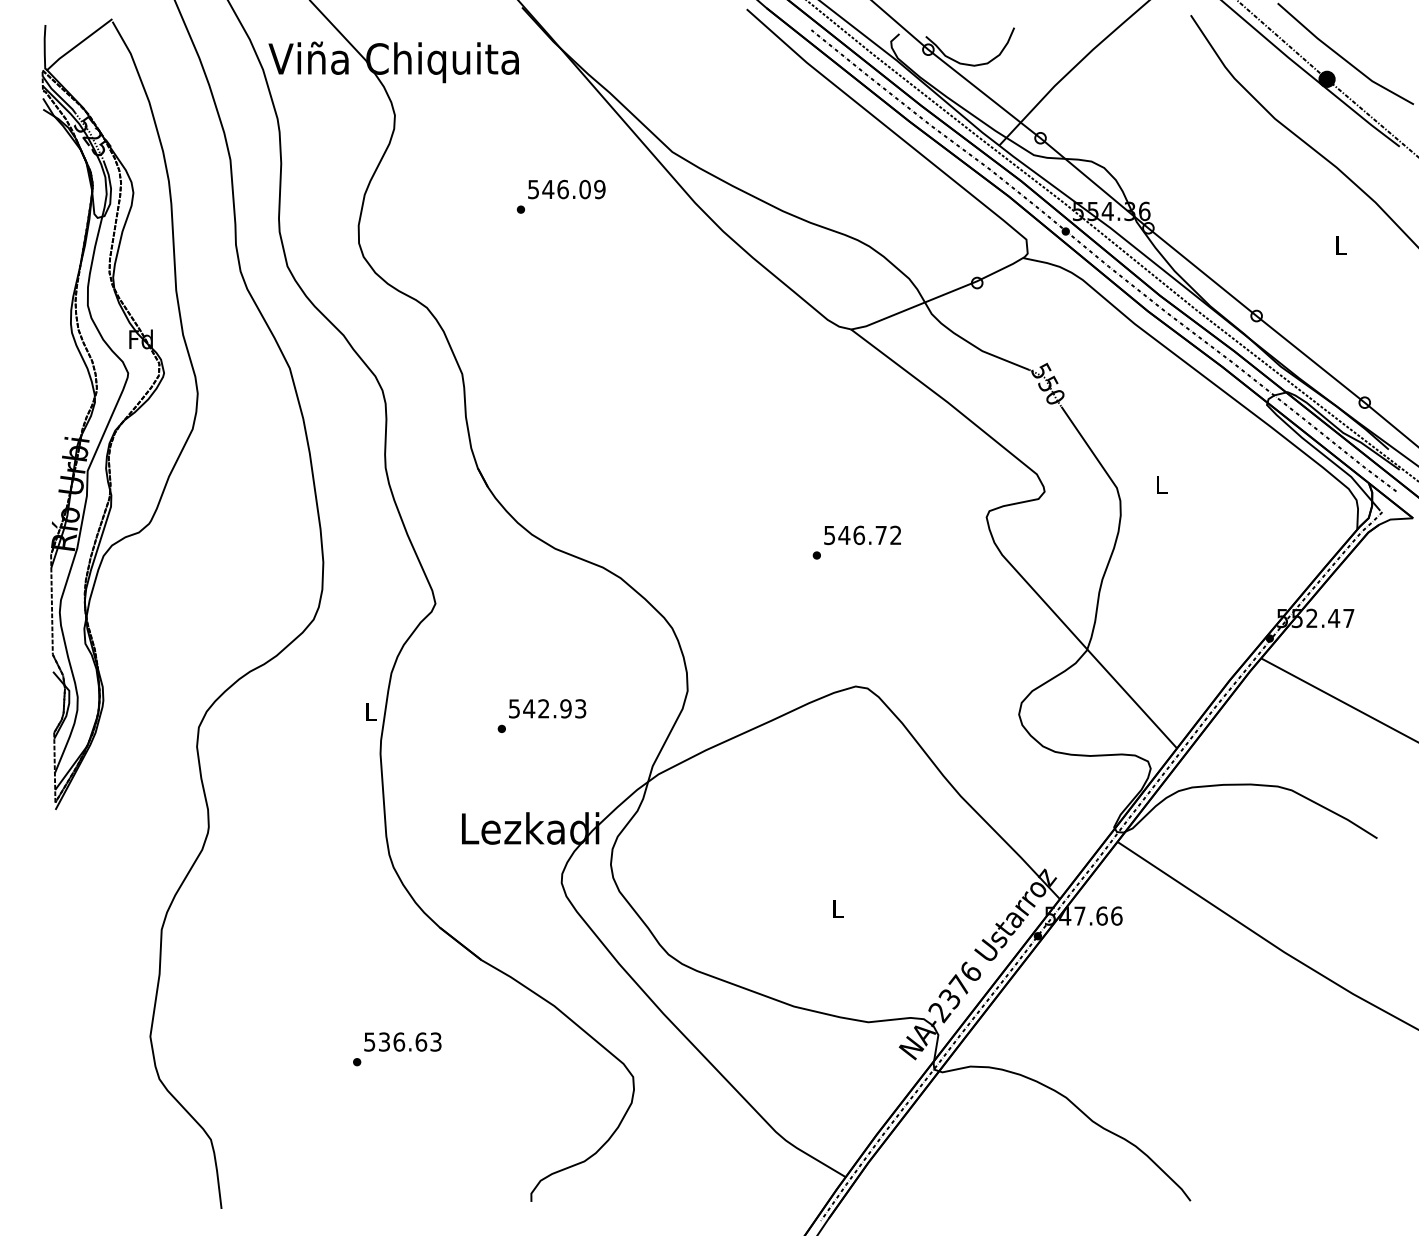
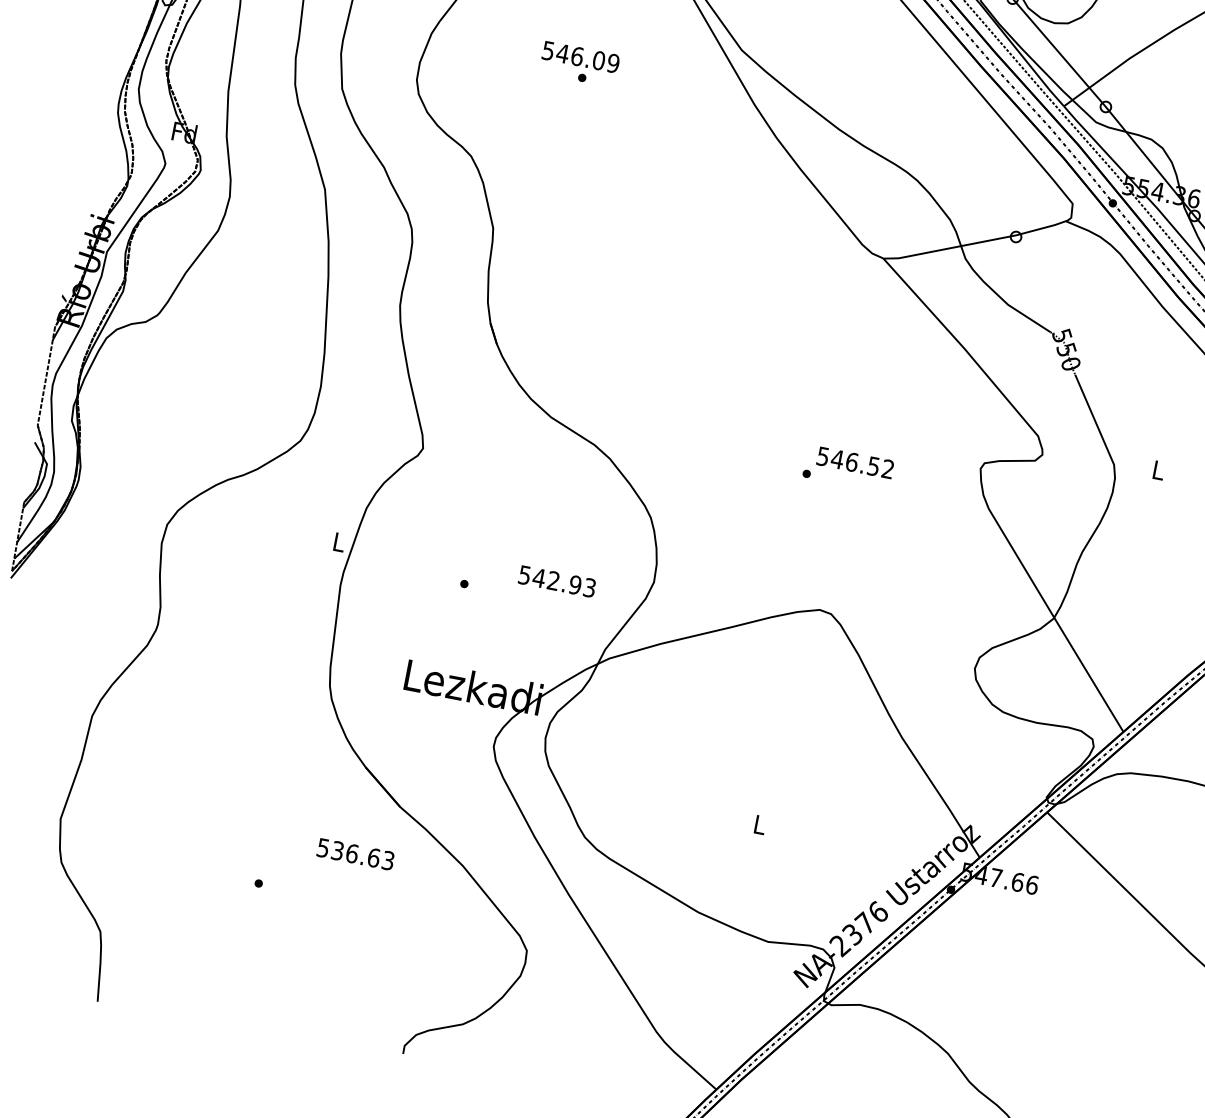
text: (566, 189) -> (580, 57), moved
text: (880, 535) -> (872, 466), 546.72 -> 546.52
text: (547, 708) -> (557, 581), moved
text: (402, 1041) -> (355, 853), moved

